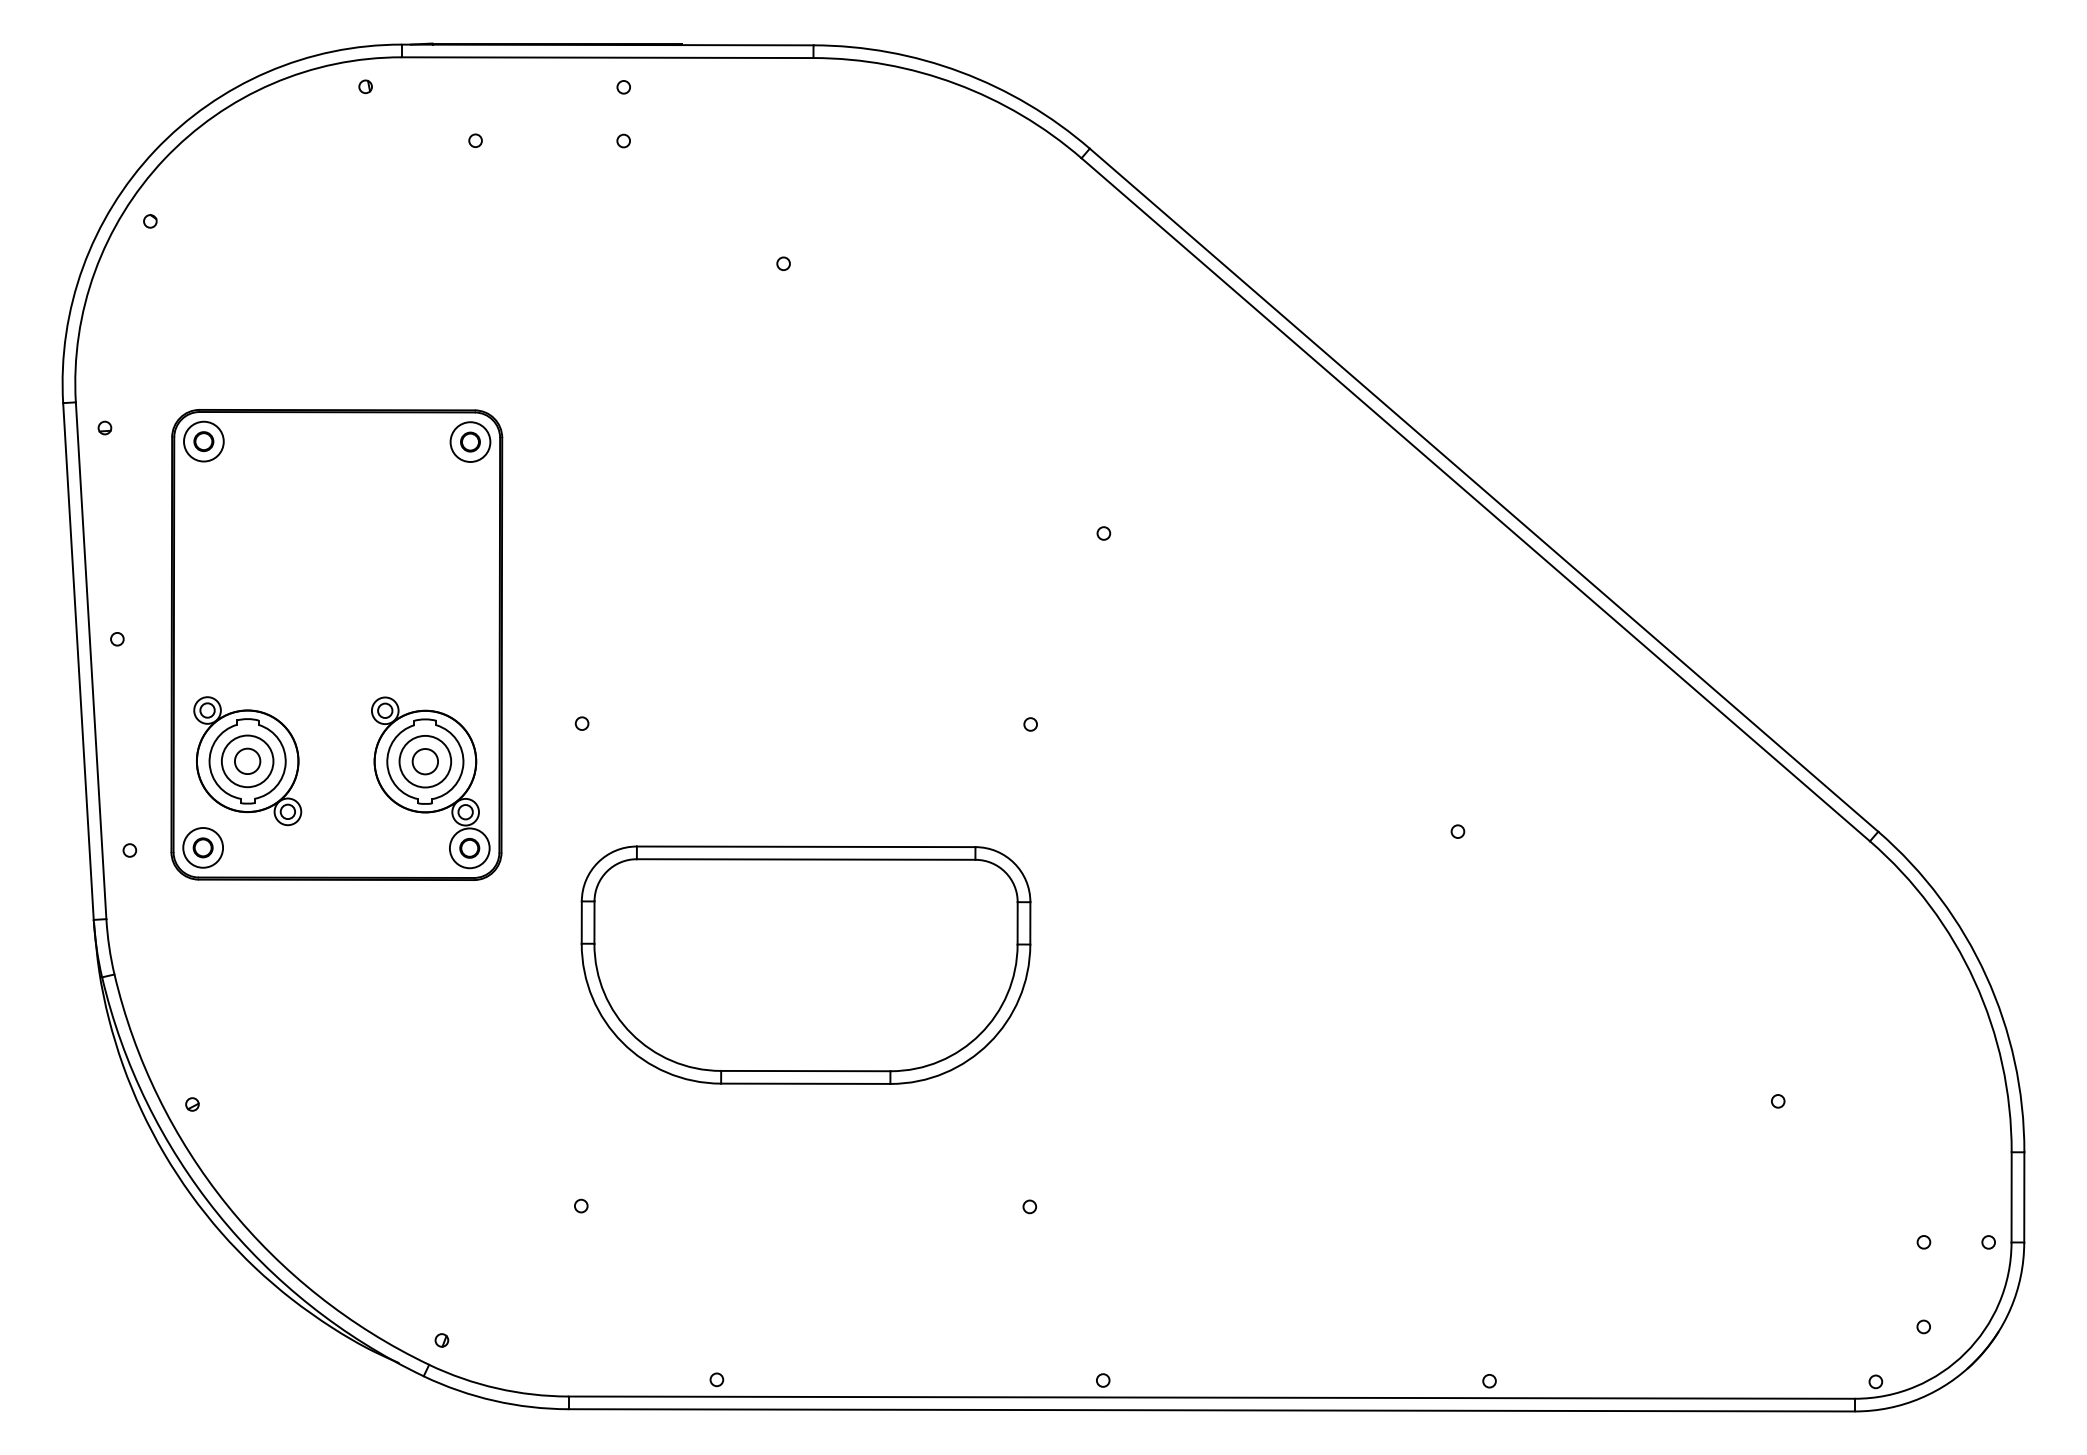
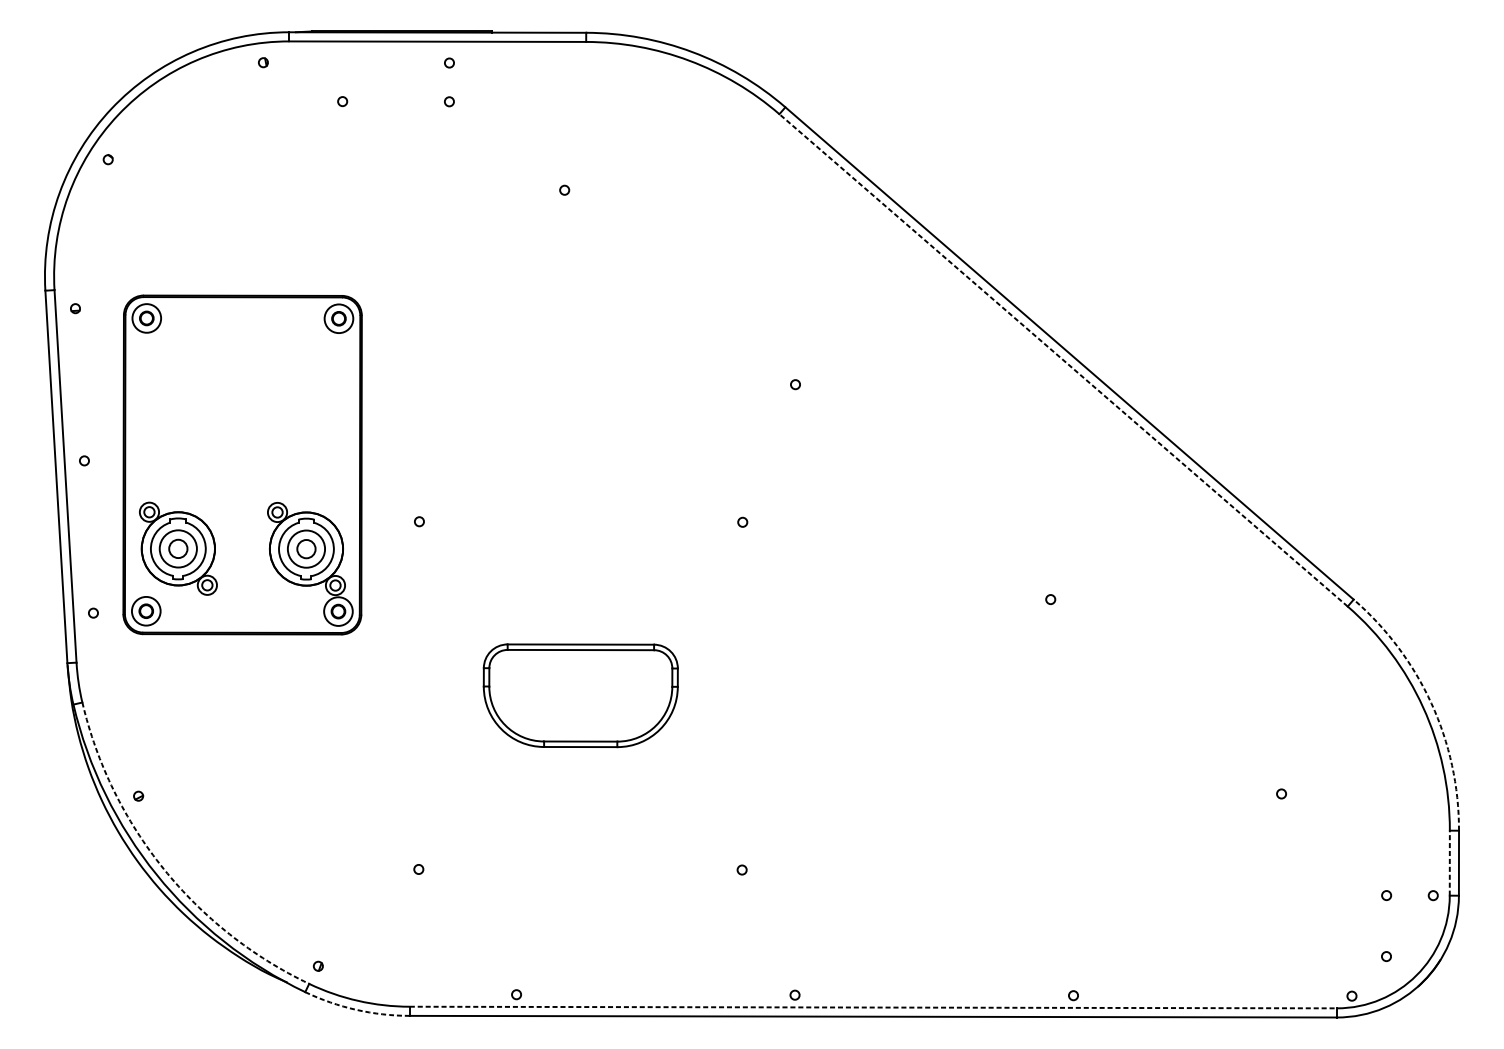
line: (1475, 499) -> (1063, 360), solid -> dashed
part: (805, 964) -> (580, 695), size x0.6
arc: (1986, 976) -> (1431, 703), solid -> dashed
line: (2011, 1196) -> (1449, 862), solid -> dashed
arc: (227, 1205) -> (163, 869), solid -> dashed
line: (1211, 1397) -> (873, 1007), solid -> dashed
arc: (494, 1400) -> (356, 1009), solid -> dashed

